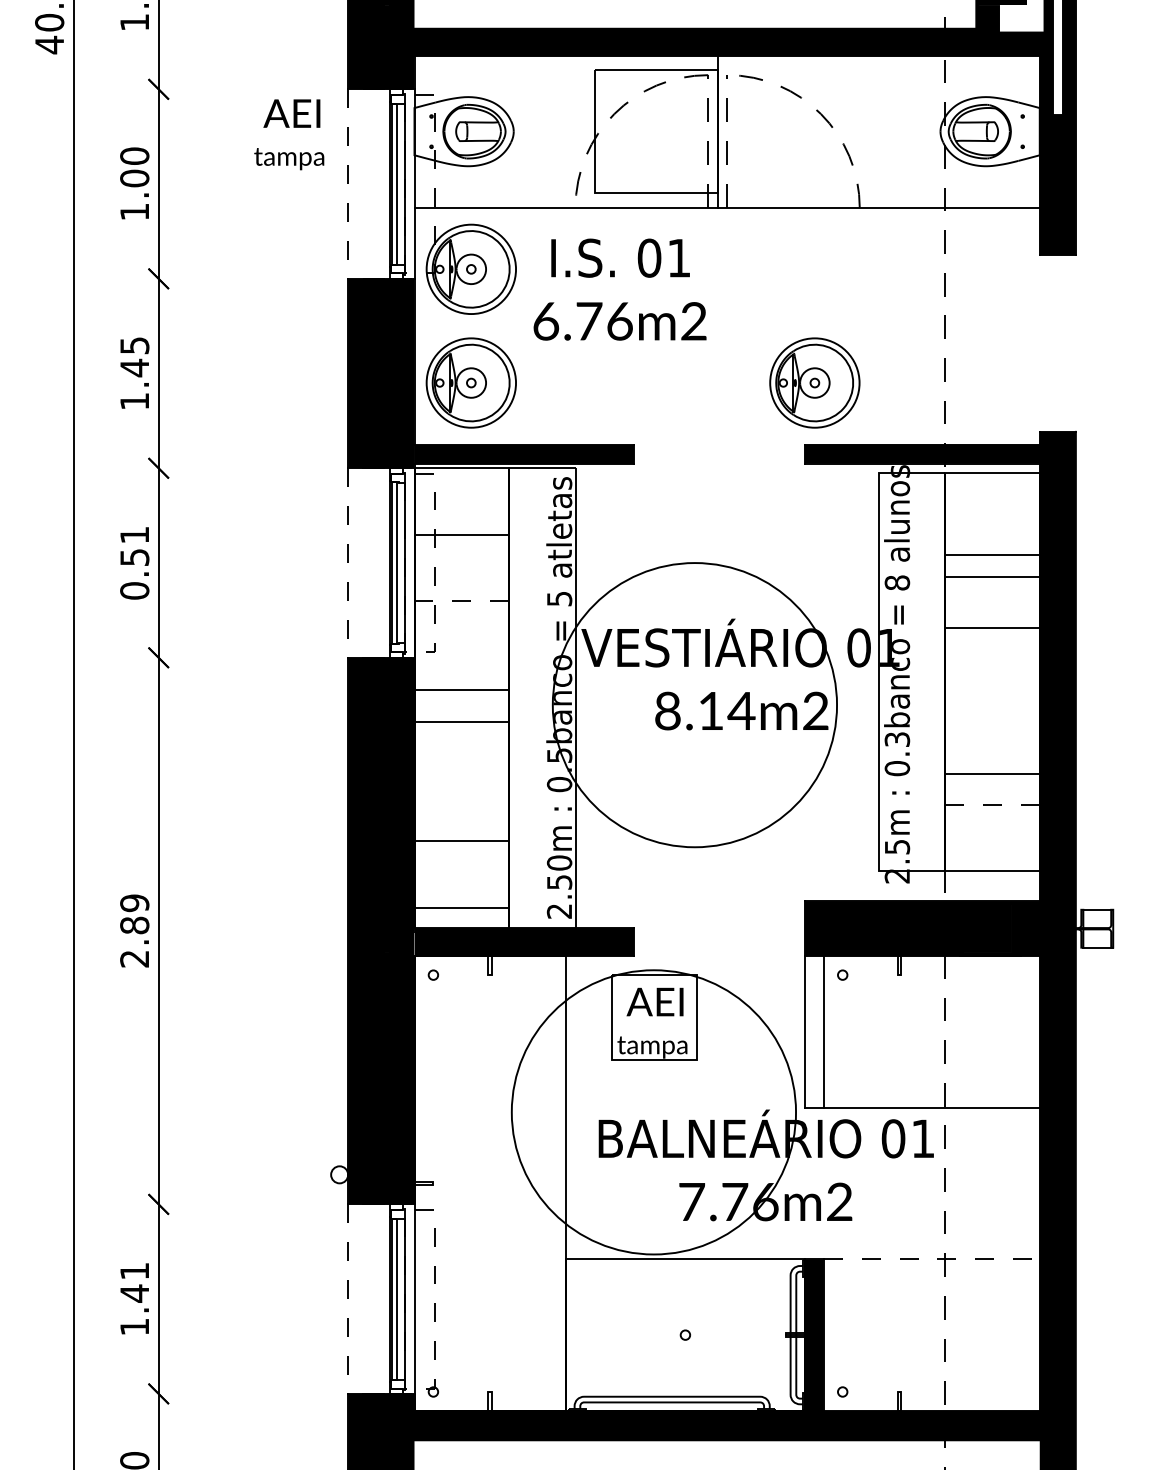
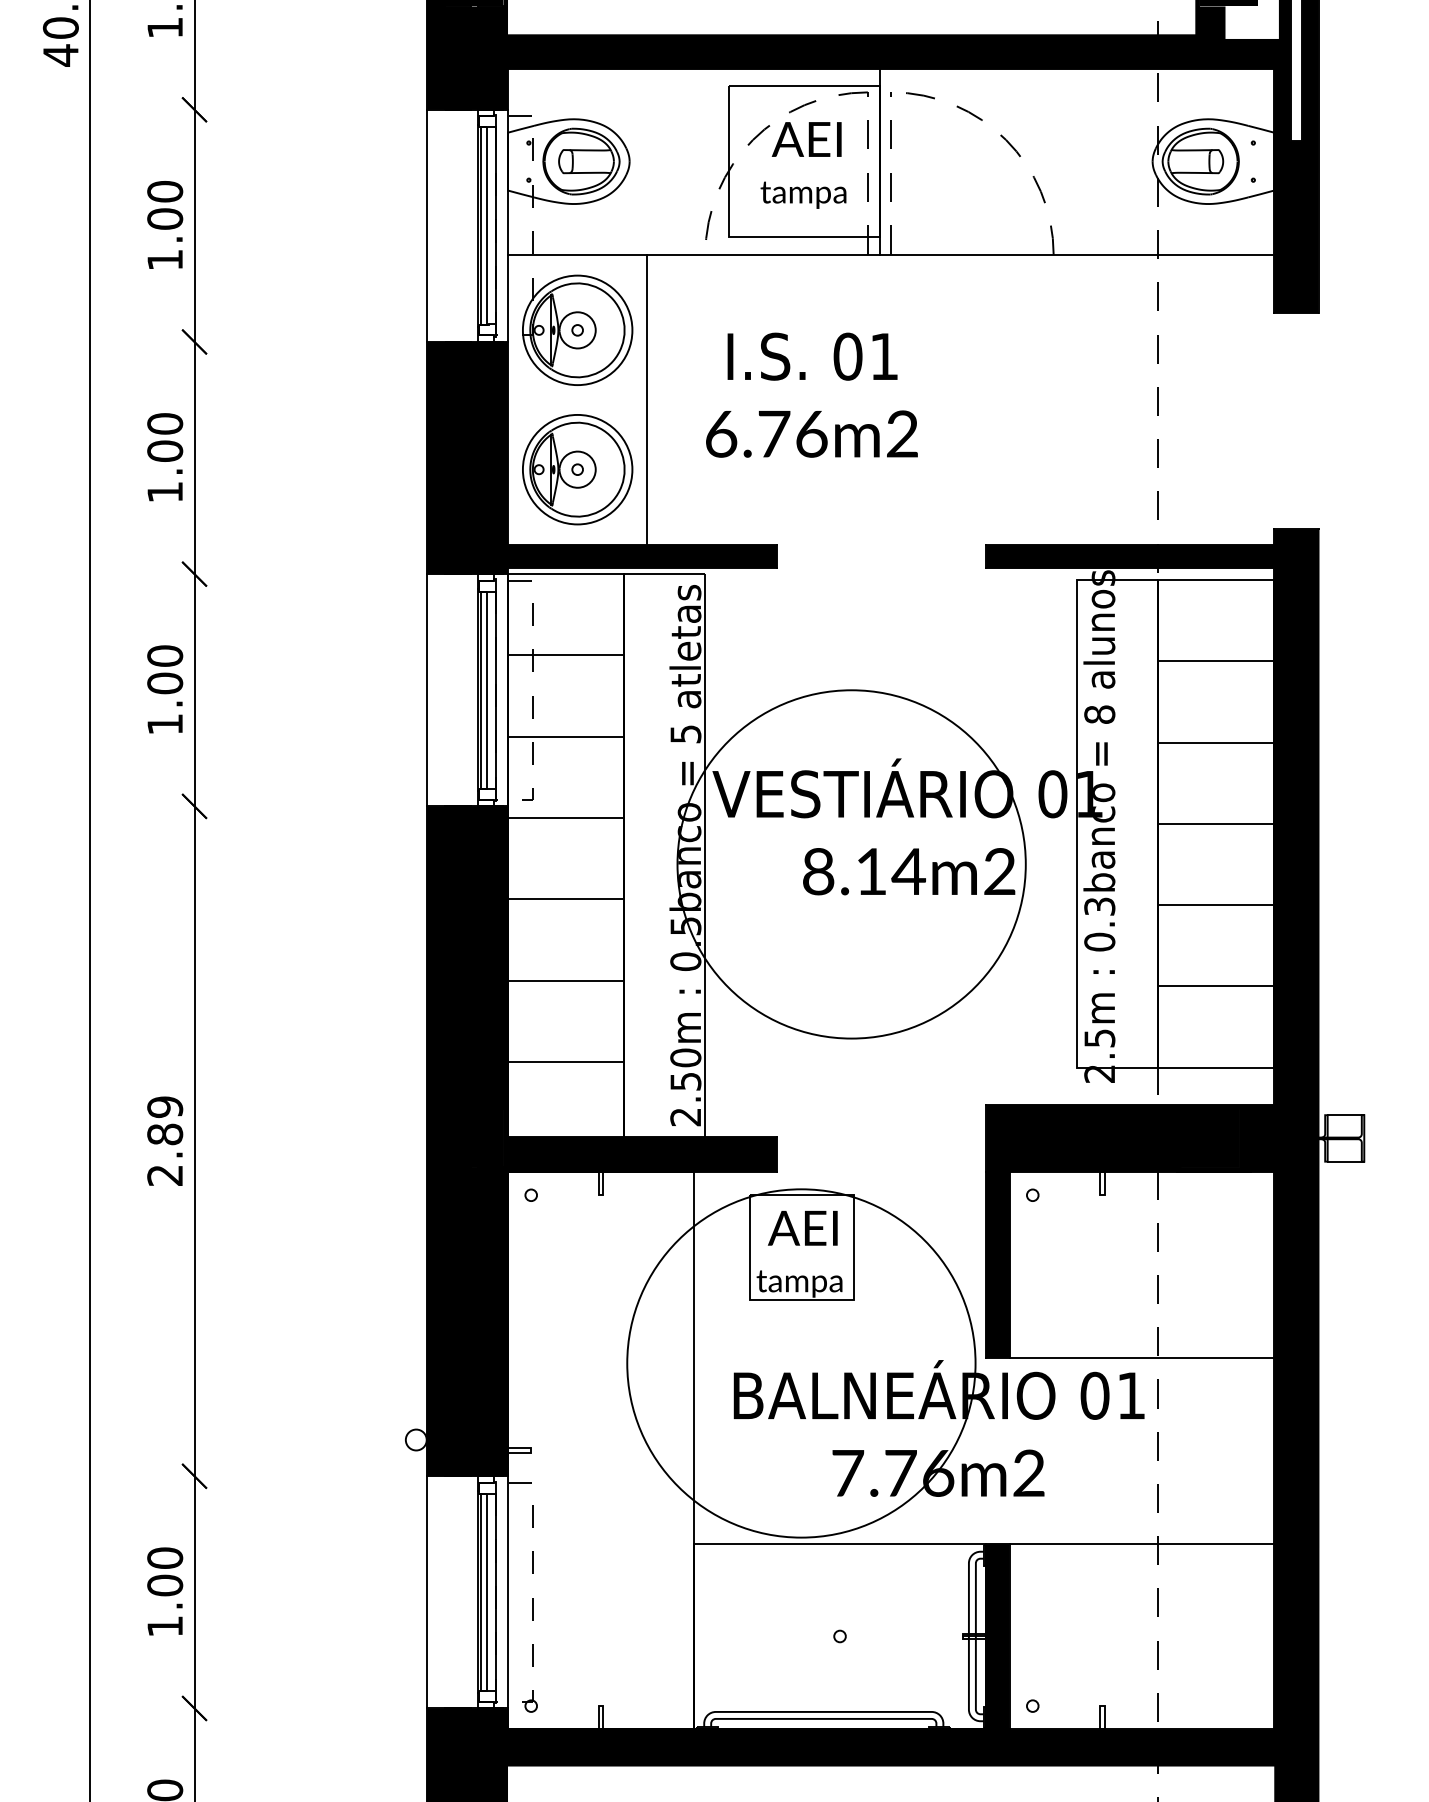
text: (289, 134) -> (803, 165), moved
line: (347, 184) -> (426, 226), dashed -> solid
text: (619, 289) -> (811, 394), moved
line: (528, 325) -> (647, 399), added
text: (135, 356) -> (165, 437), 1.45 -> 1.00
part: (814, 382) -> (998, 469), removed
line: (992, 555) -> (1216, 742), moved
text: (135, 563) -> (165, 690), 0.51 -> 1.00
line: (347, 563) -> (426, 690), dashed -> solid
line: (992, 577) -> (1216, 661), moved
line: (462, 600) -> (566, 736), dashed -> solid
line: (992, 627) -> (1216, 823), moved
line: (462, 690) -> (566, 899), moved
line: (462, 721) -> (566, 817), moved
line: (992, 774) -> (1216, 905), moved
line: (991, 804) -> (1215, 986), dashed -> solid
line: (462, 840) -> (566, 980), moved
line: (462, 907) -> (566, 1061), moved
fill: (813, 1031) -> (997, 1264), added
line: (932, 1259) -> (1142, 1543), dashed -> solid
text: (135, 1282) -> (165, 1572), 1.41 -> 1.00
line: (347, 1299) -> (426, 1592), dashed -> solid

